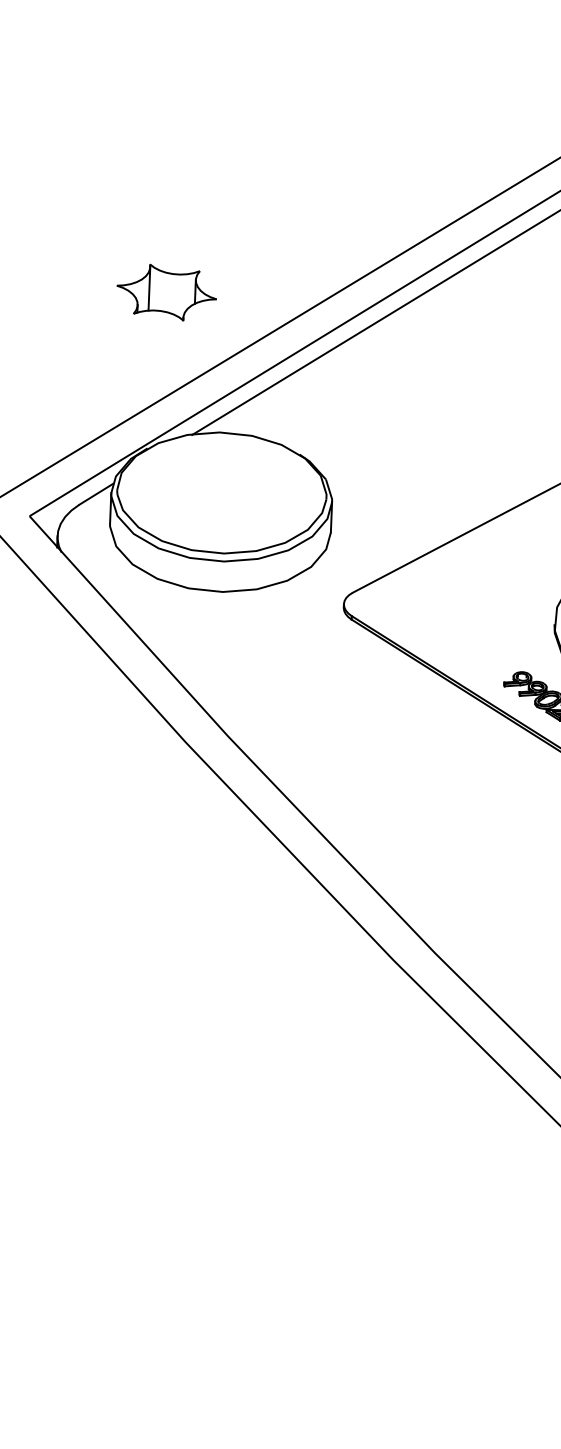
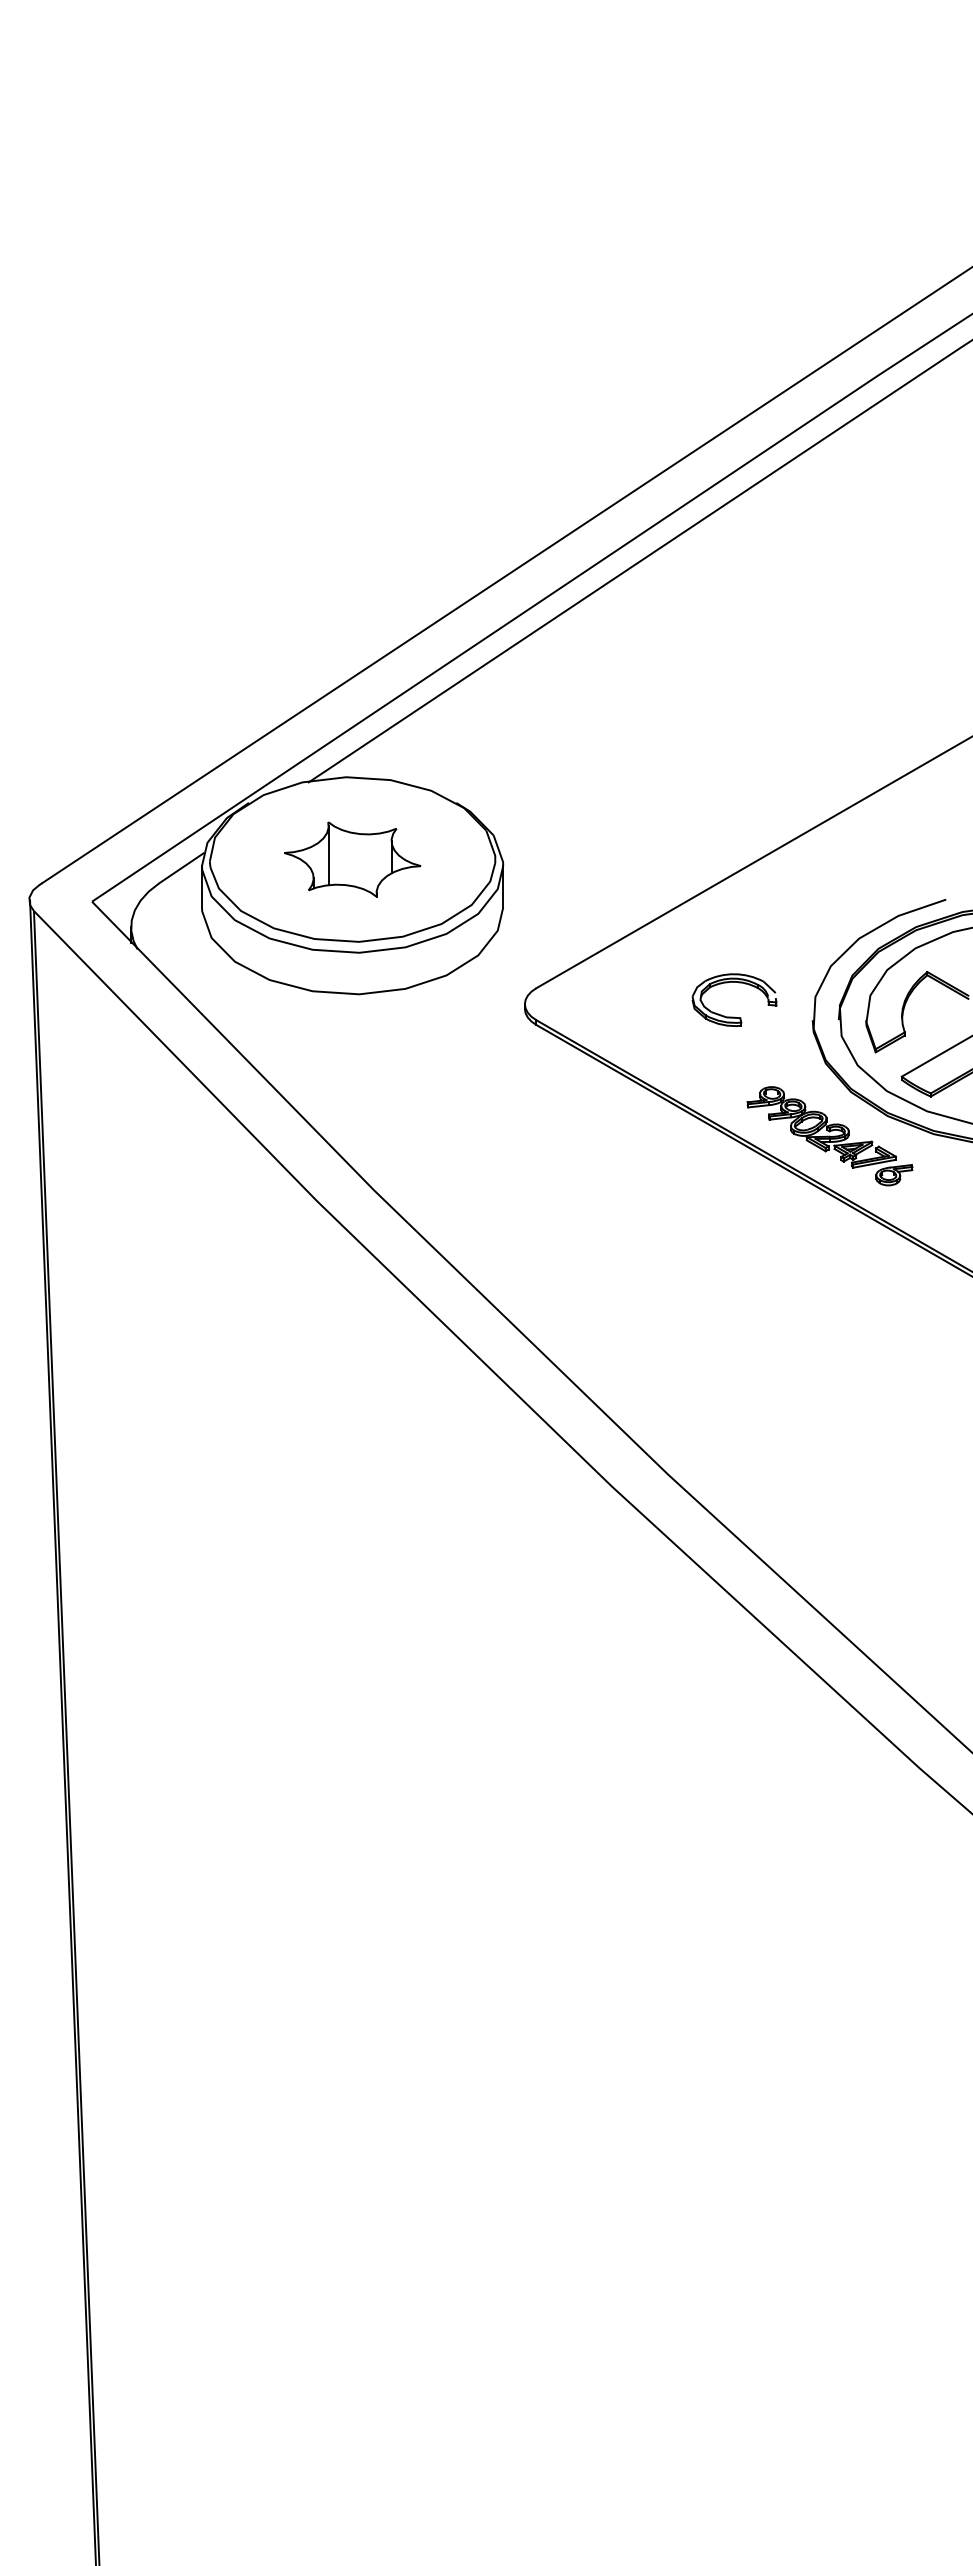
part: (166, 292) -> (352, 859), moved
part: (501, 595) -> (739, 983), added

